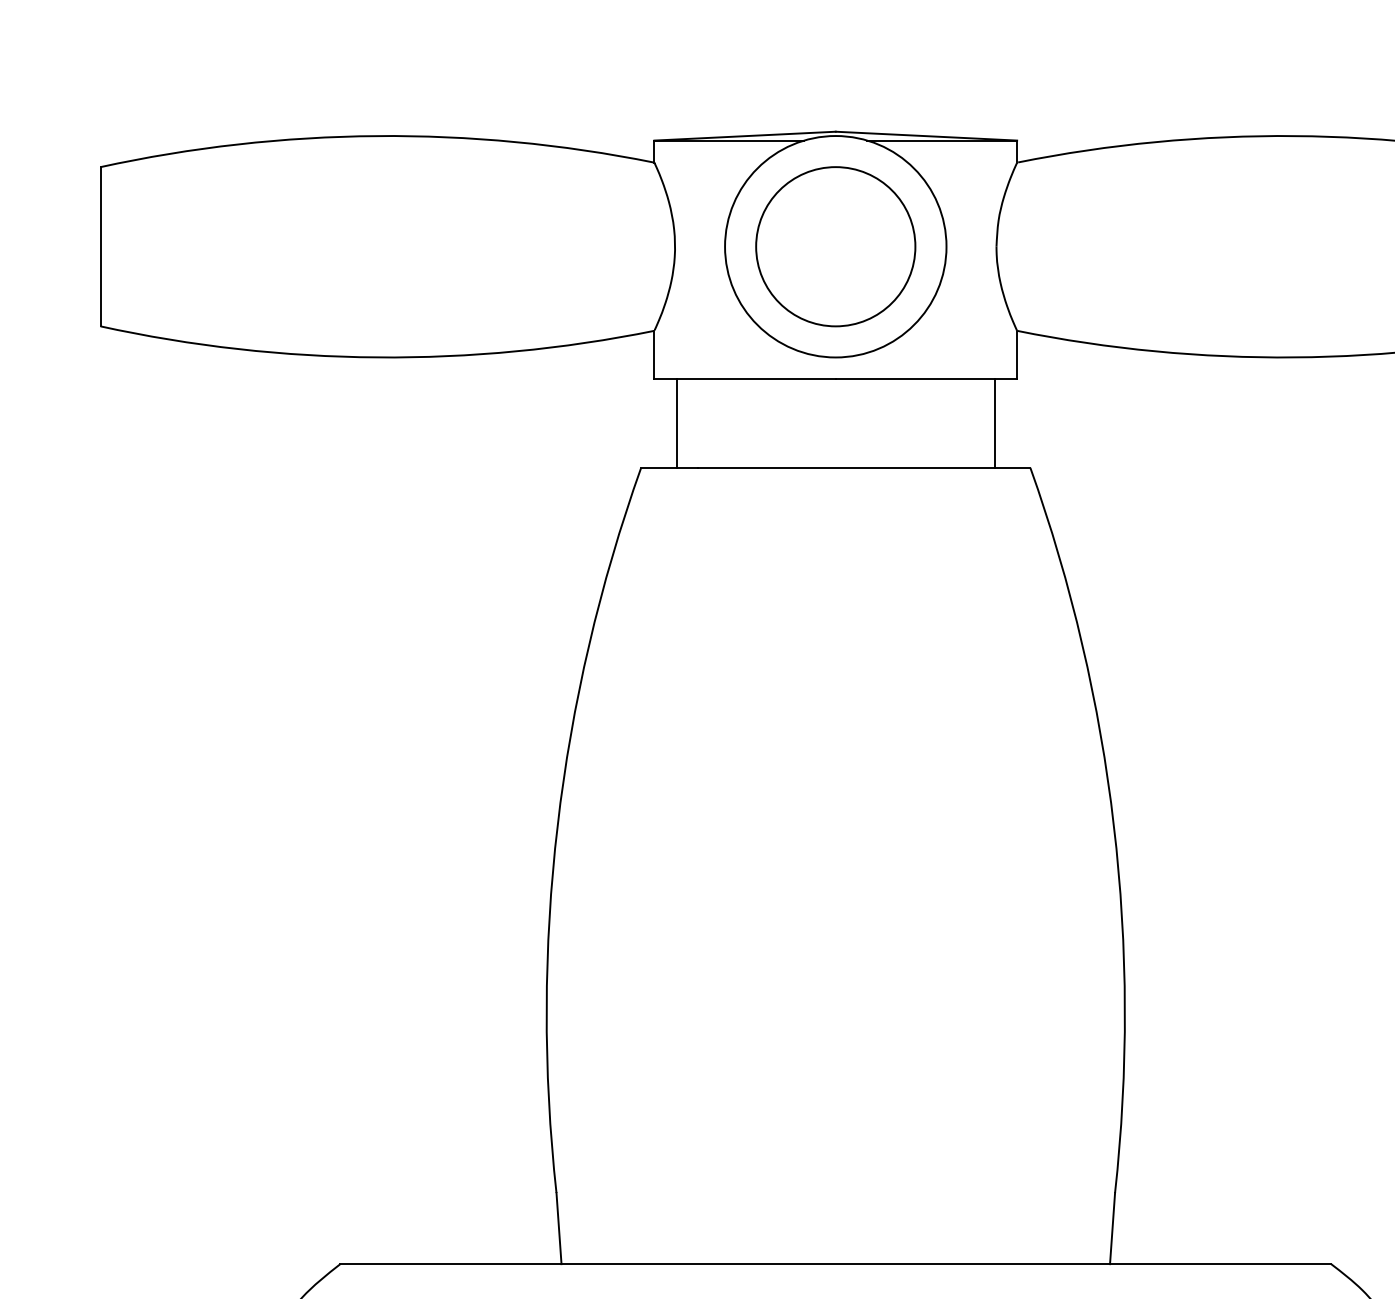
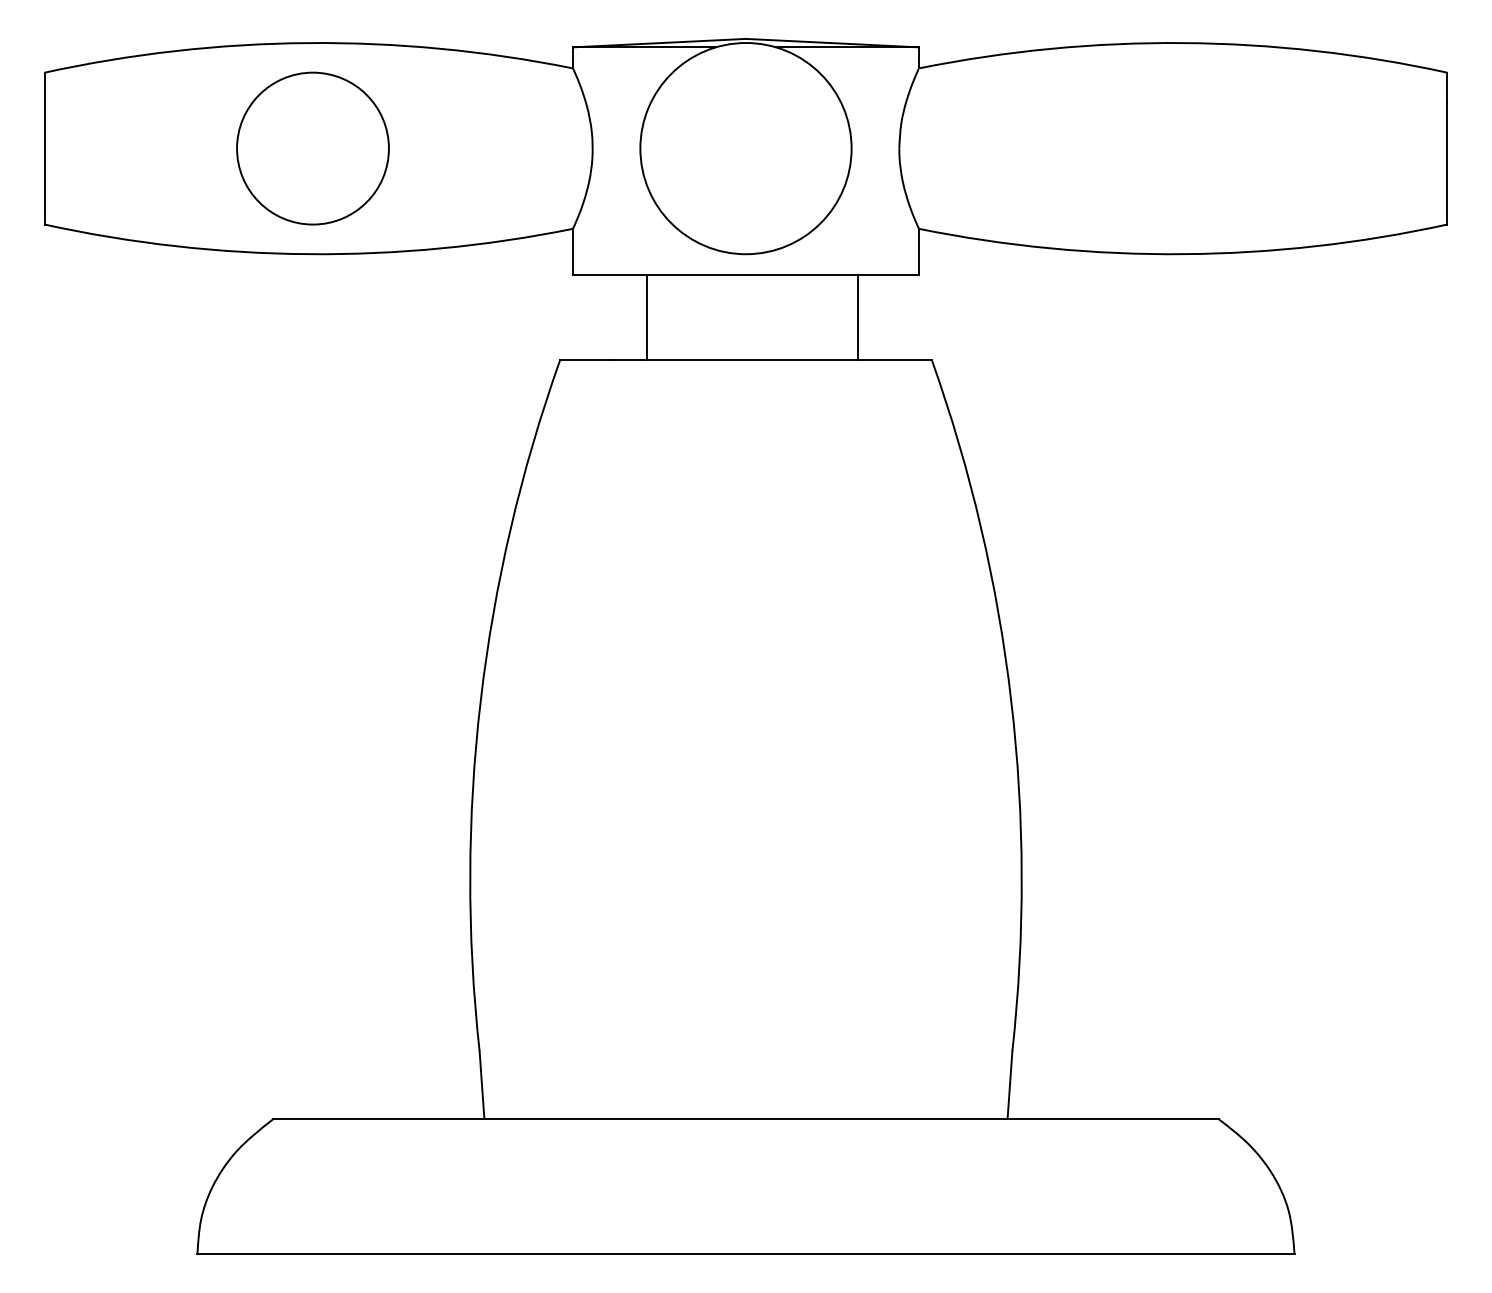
circle: (835, 246) -> (312, 148), moved
line: (676, 423) -> (647, 317), moved
line: (994, 423) -> (857, 317), moved

